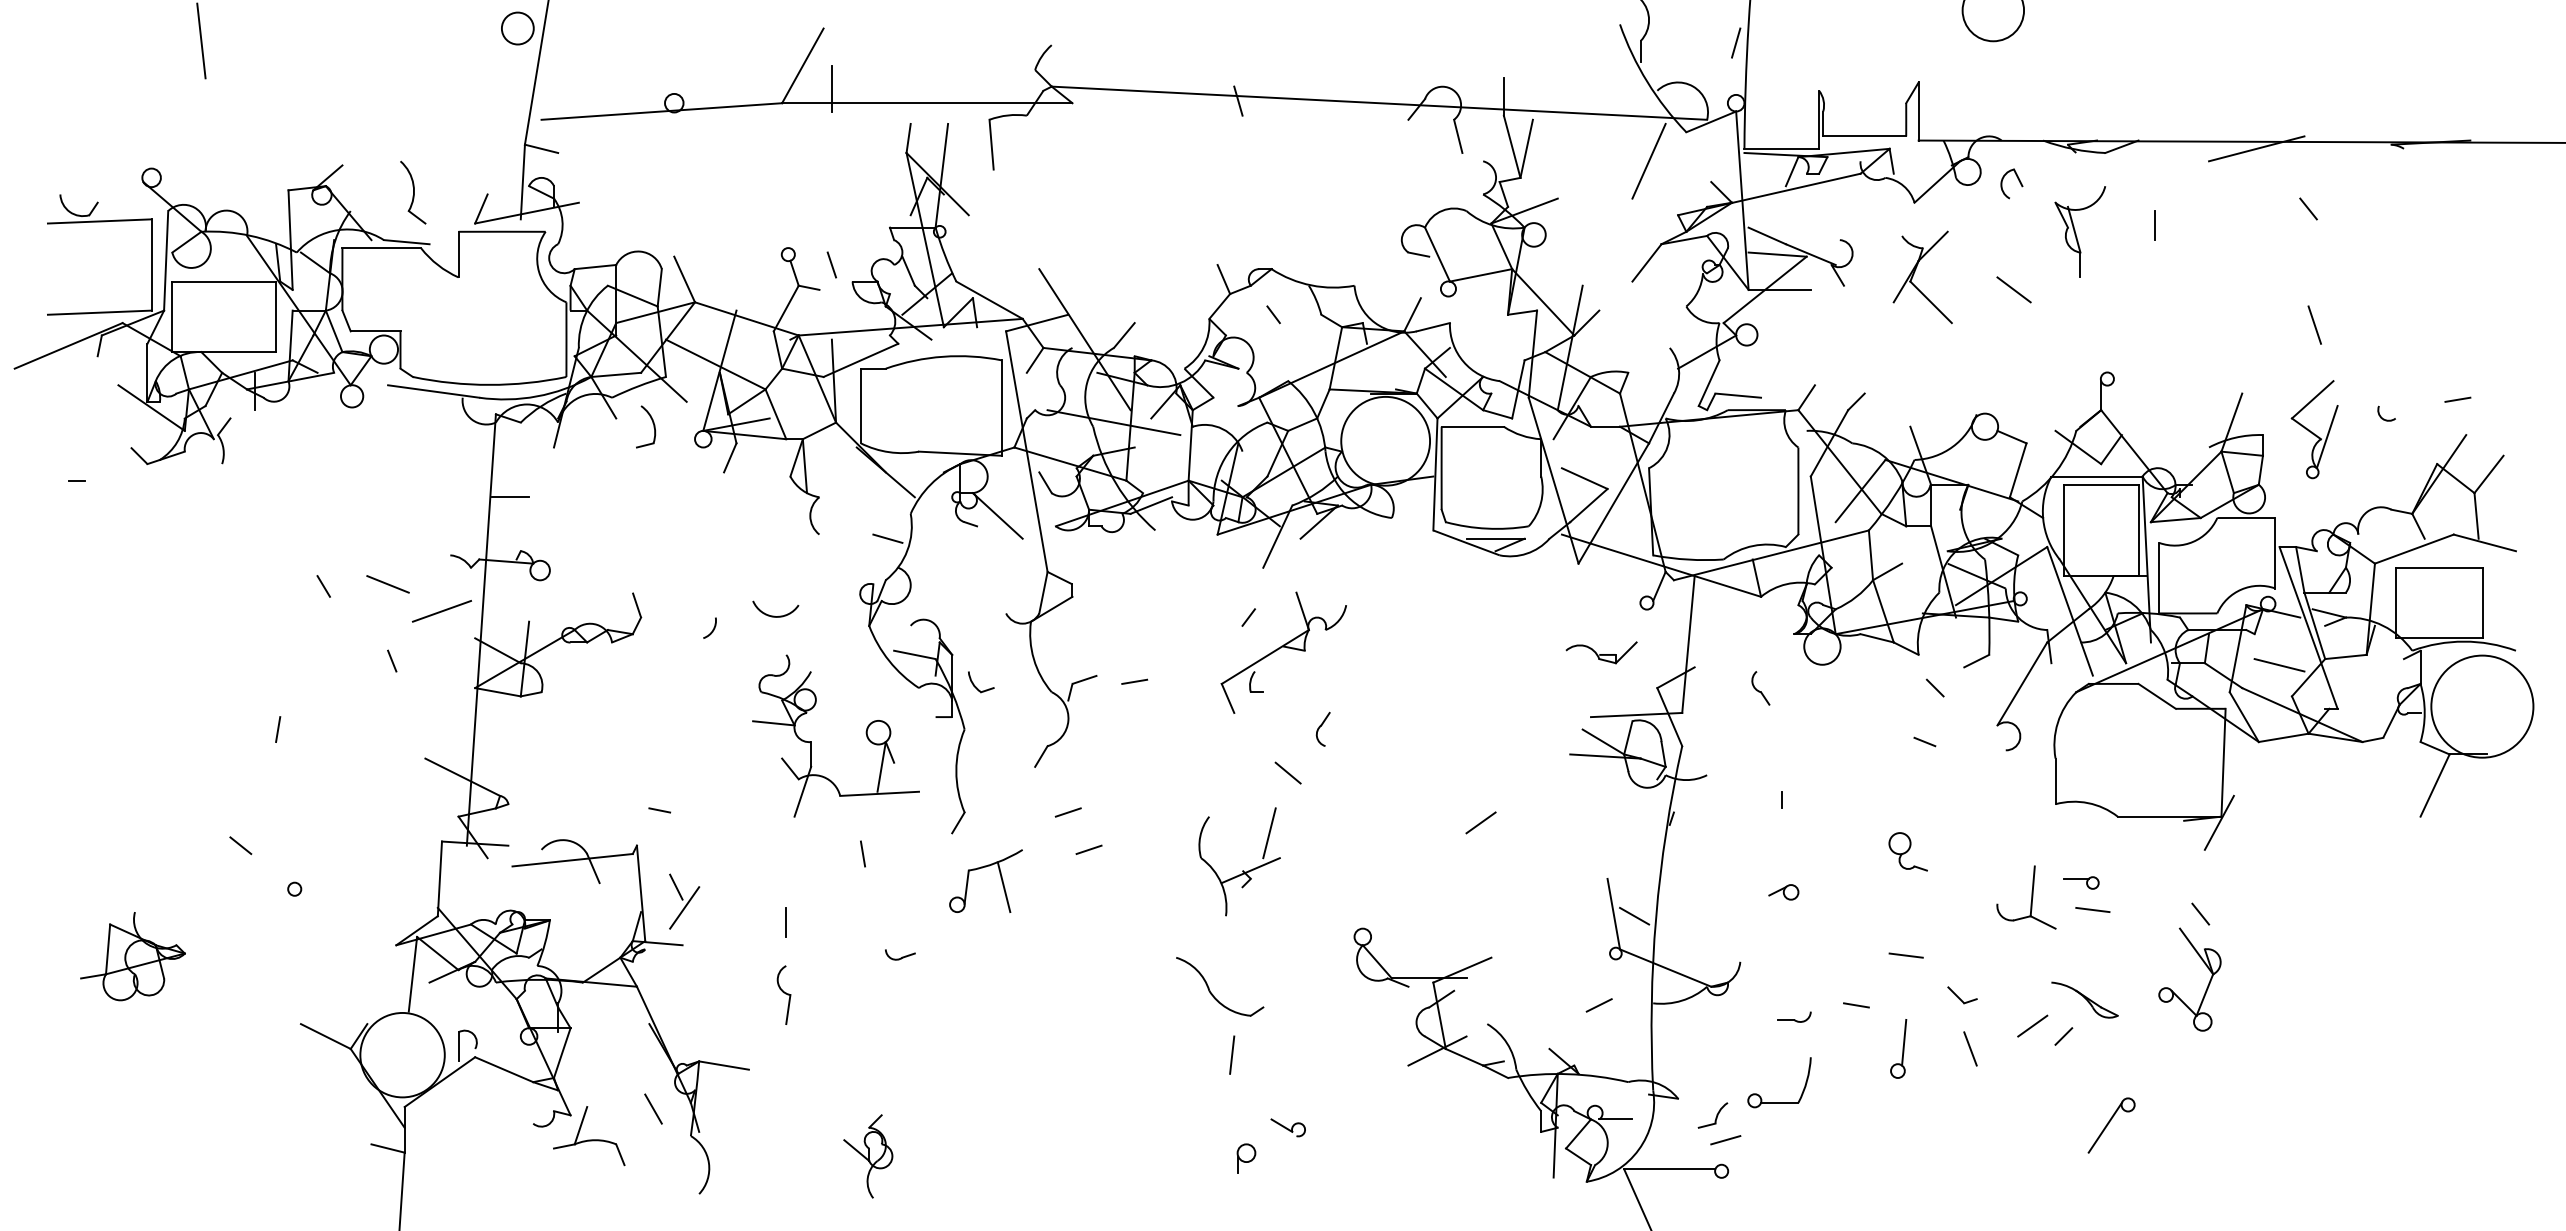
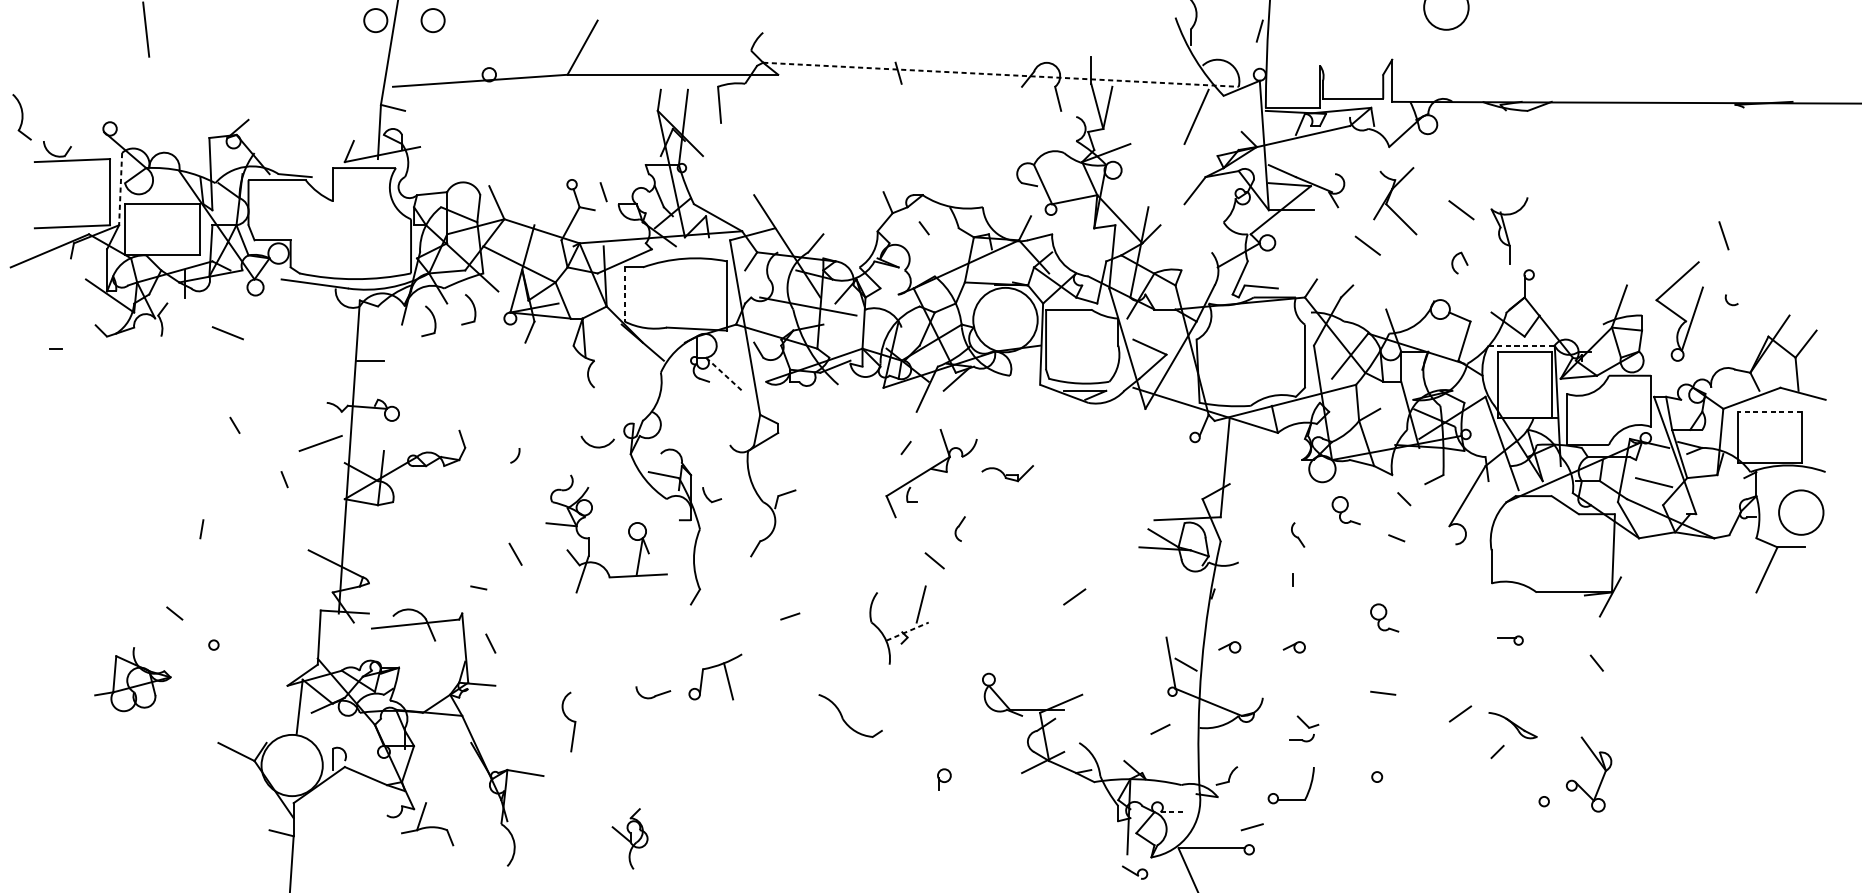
circle: (596, 28) -> (432, 20), added
line: (831, 88) -> (603, 64), removed
line: (1379, 103) -> (1001, 74), solid -> dashed
line: (2256, 148) -> (1637, 107), removed
part: (2018, 180) -> (1464, 260), moved
part: (413, 192) -> (22, 117), moved
line: (2308, 208) -> (1675, 151), removed
line: (2155, 225) -> (1564, 163), removed
part: (2080, 231) -> (1509, 230), moved
line: (166, 260) -> (120, 188), solid -> dashed
line: (2314, 324) -> (1723, 235), moved
line: (1884, 338) -> (1367, 245), added
line: (2457, 399) -> (1783, 289), removed
line: (860, 406) -> (624, 294), solid -> dashed
part: (2314, 429) -> (1679, 311), size x1.4
part: (597, 439) -> (433, 318), added
line: (2097, 476) -> (1522, 345), solid -> dashed
line: (997, 515) -> (723, 373), solid -> dashed
line: (887, 538) -> (644, 390), removed
line: (2439, 567) -> (1770, 411), solid -> dashed
line: (387, 584) -> (227, 333), moved
arc: (774, 615) -> (596, 446), moved
part: (1601, 652) -> (1007, 473), moved
line: (1134, 681) -> (823, 494), removed
part: (1760, 688) -> (1297, 535), moved
part: (1854, 703) -> (1345, 510), added
circle: (2482, 706) -> (1801, 512), size x0.6
line: (1067, 812) -> (774, 589), removed
line: (862, 853) -> (625, 619), removed
part: (982, 868) -> (712, 667), moved
line: (1250, 870) -> (907, 631), solid -> dashed
part: (1694, 892) -> (1229, 647), added
part: (2026, 897) -> (1470, 651), removed
line: (684, 907) -> (496, 658), removed
line: (2092, 909) -> (1518, 659), removed
line: (786, 921) -> (570, 668), removed
part: (900, 954) -> (653, 692), size x1.6
part: (132, 956) -> (132, 679), moved
part: (2206, 987) -> (1601, 780), moved
part: (1212, 993) -> (845, 720), moved
part: (783, 994) -> (568, 721), size x1.4
part: (1962, 995) -> (1307, 722), moved
line: (1856, 1005) -> (1347, 729), removed
line: (2032, 1025) -> (1460, 713), moved
line: (1904, 1042) -> (1381, 756), removed
line: (1970, 1048) -> (1429, 760), removed
line: (1232, 1054) -> (894, 765), removed
line: (653, 1108) -> (515, 553), moved
part: (1712, 1115) -> (1226, 775), moved
line: (1615, 1119) -> (1172, 812), solid -> dashed
part: (1287, 1127) -> (1134, 872), moved
line: (2104, 1127) -> (1527, 818), removed
part: (1246, 1158) -> (944, 779), moved

